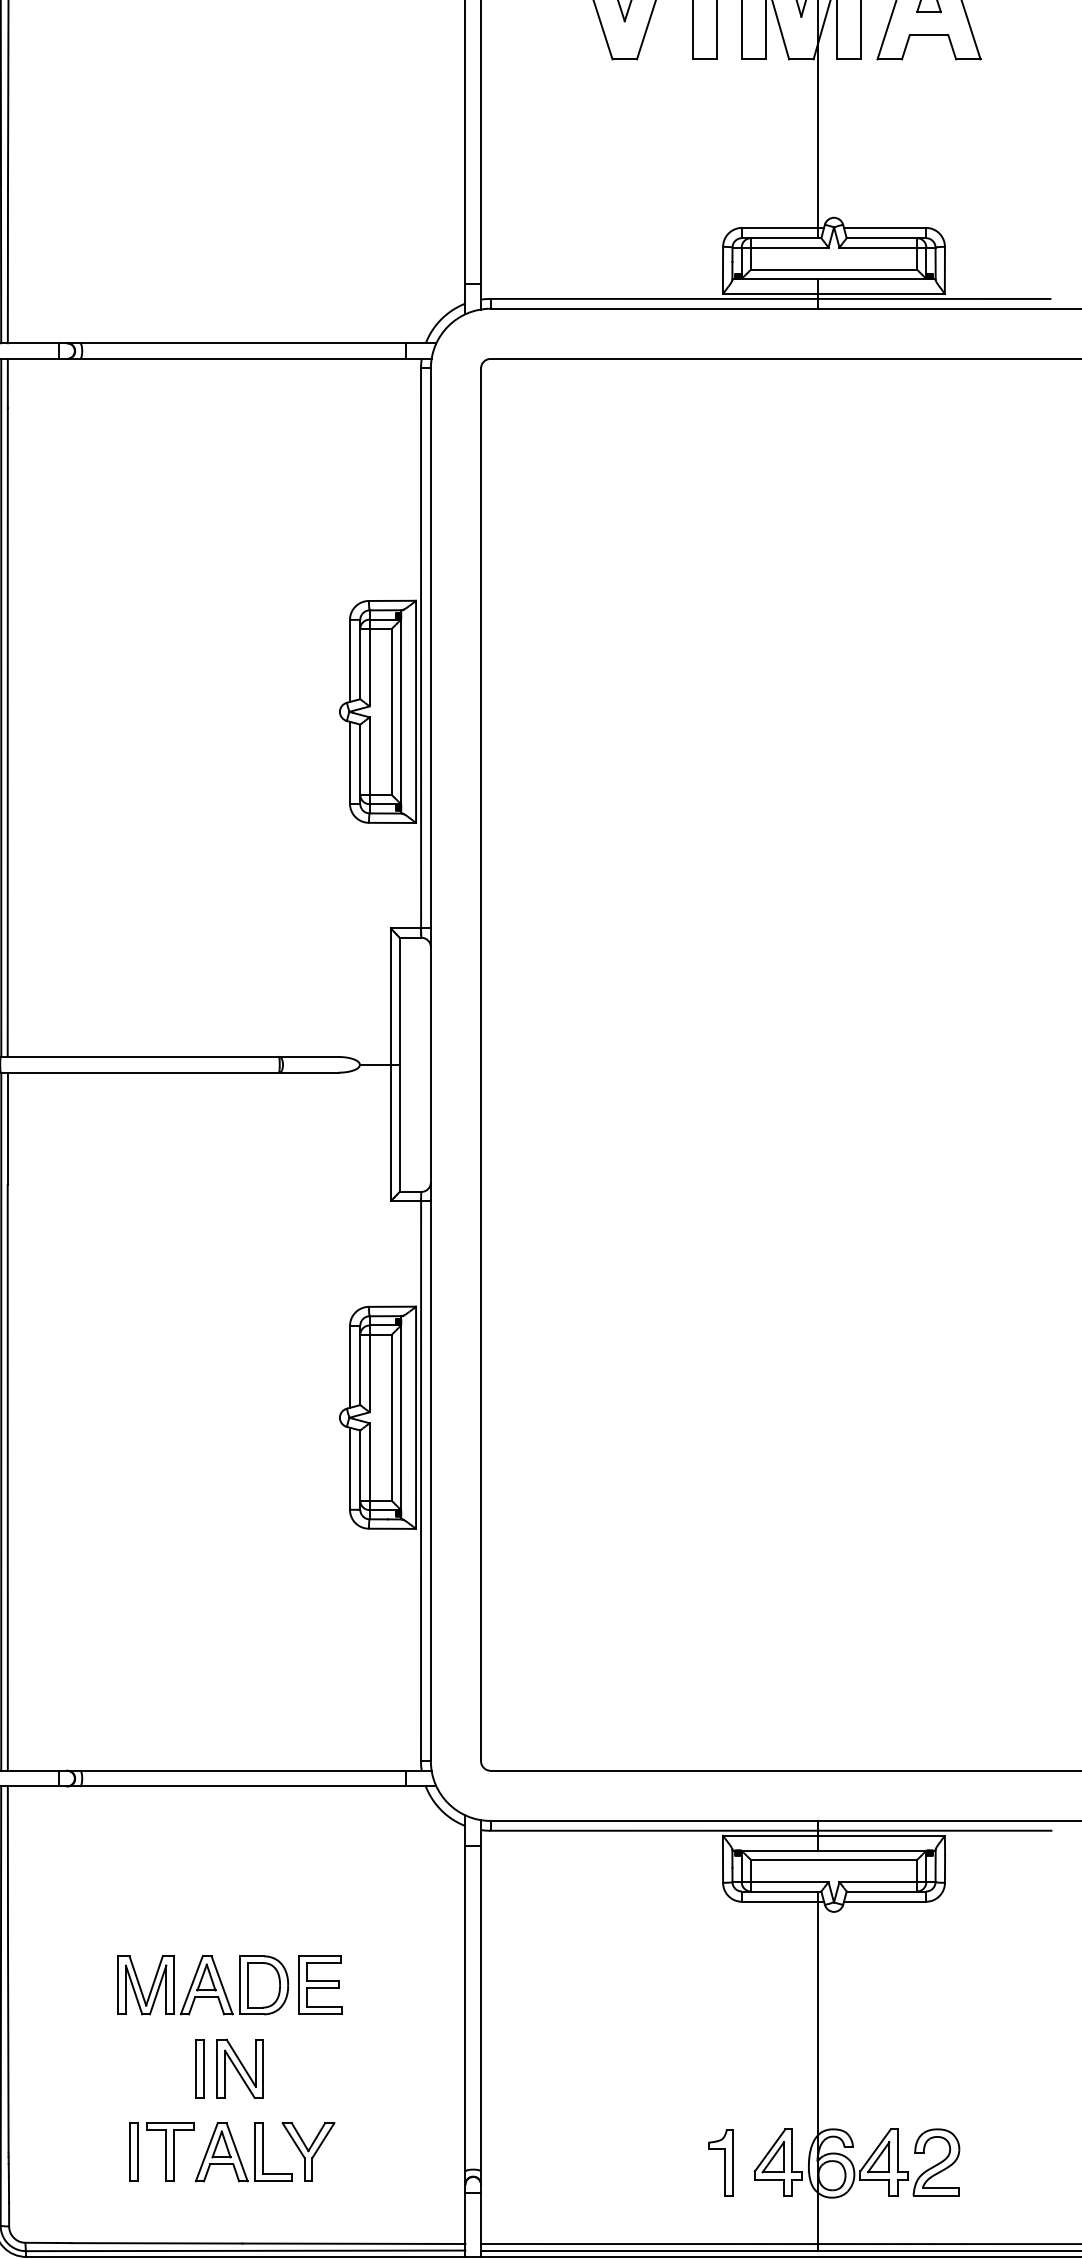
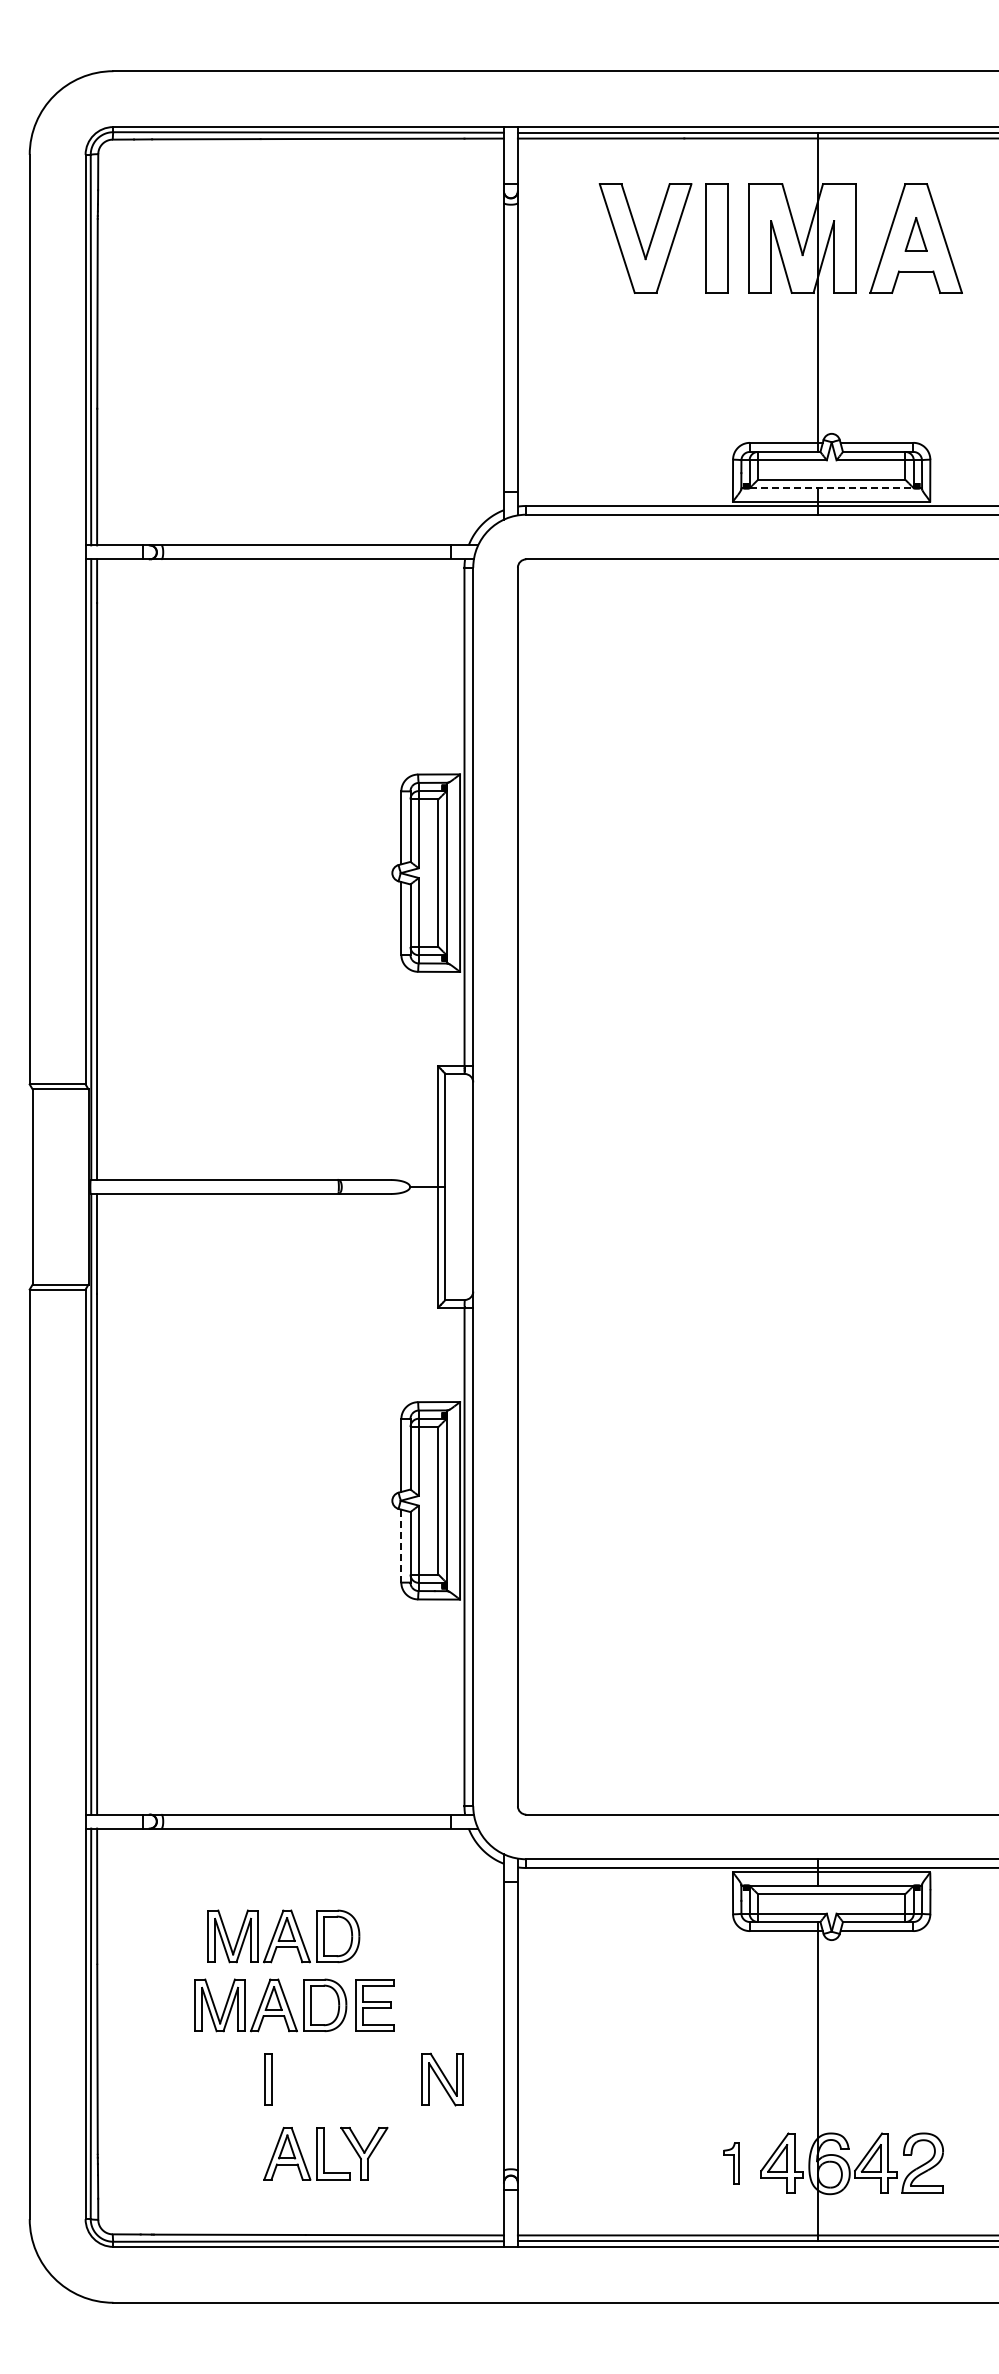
line: (834, 279) -> (832, 488), solid -> dashed
line: (350, 1469) -> (401, 1546), solid -> dashed
part: (217, 1907) -> (283, 1936), added
part: (239, 2068) -> (442, 2079), moved
part: (161, 2151) -> (233, 2153), removed
part: (721, 2163) -> (731, 2163), size x0.7

